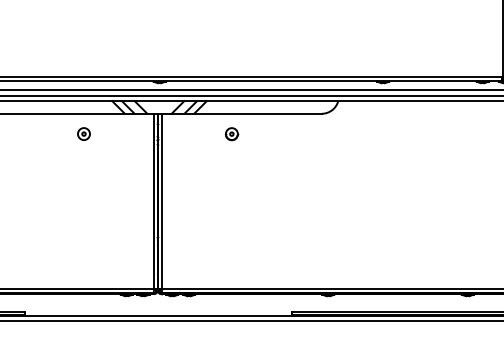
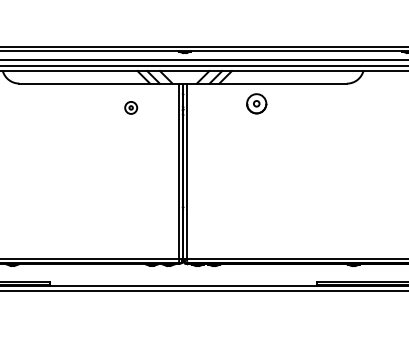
part: (83, 133) -> (130, 107), moved
part: (232, 134) -> (257, 104), size x1.6

